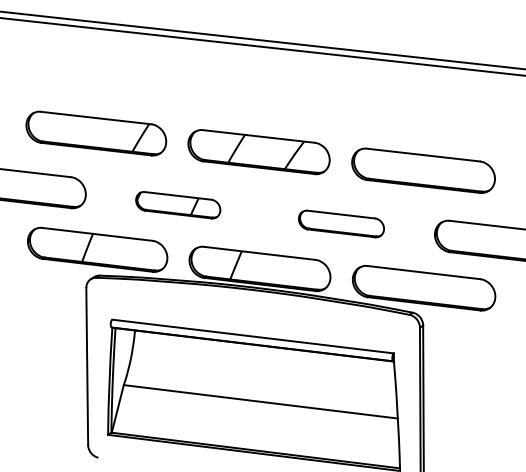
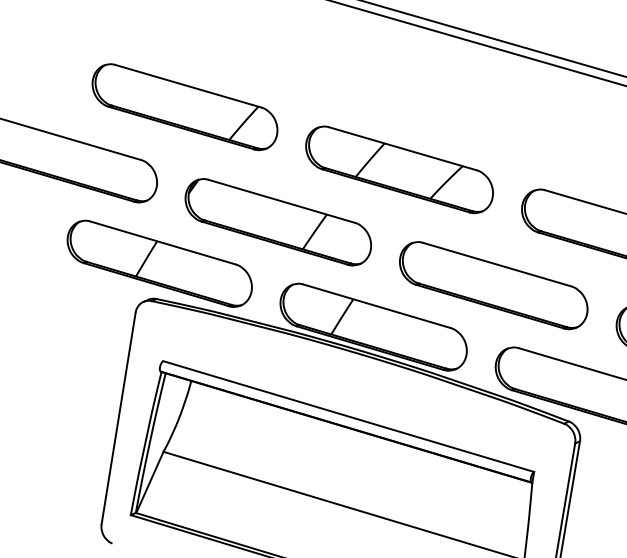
part: (178, 205) -> (278, 222), size x1.67
part: (341, 223) -> (493, 285), size x1.67

